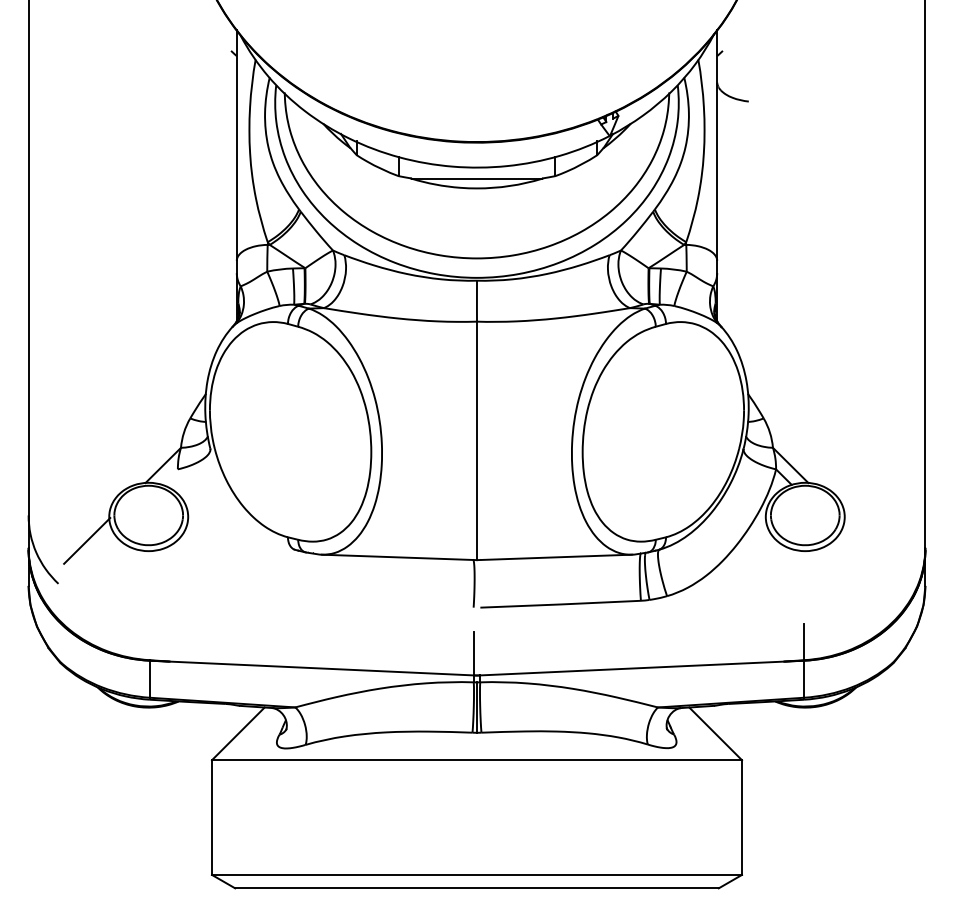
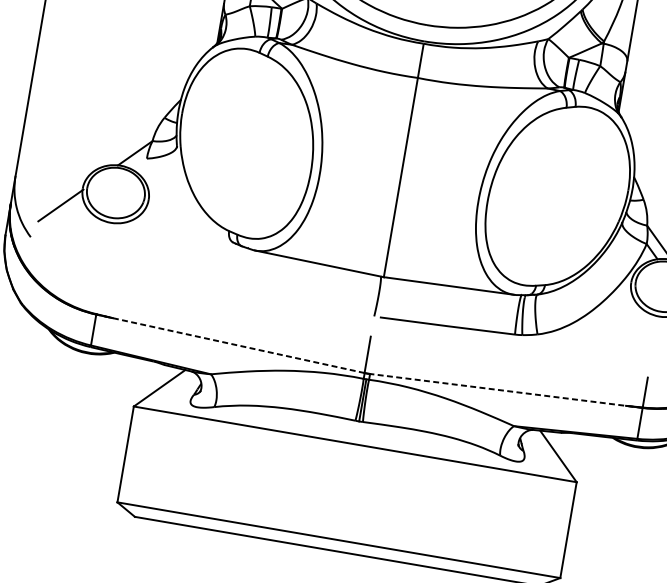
line: (311, 668) -> (230, 344), solid -> dashed
line: (641, 668) -> (505, 391), solid -> dashed

